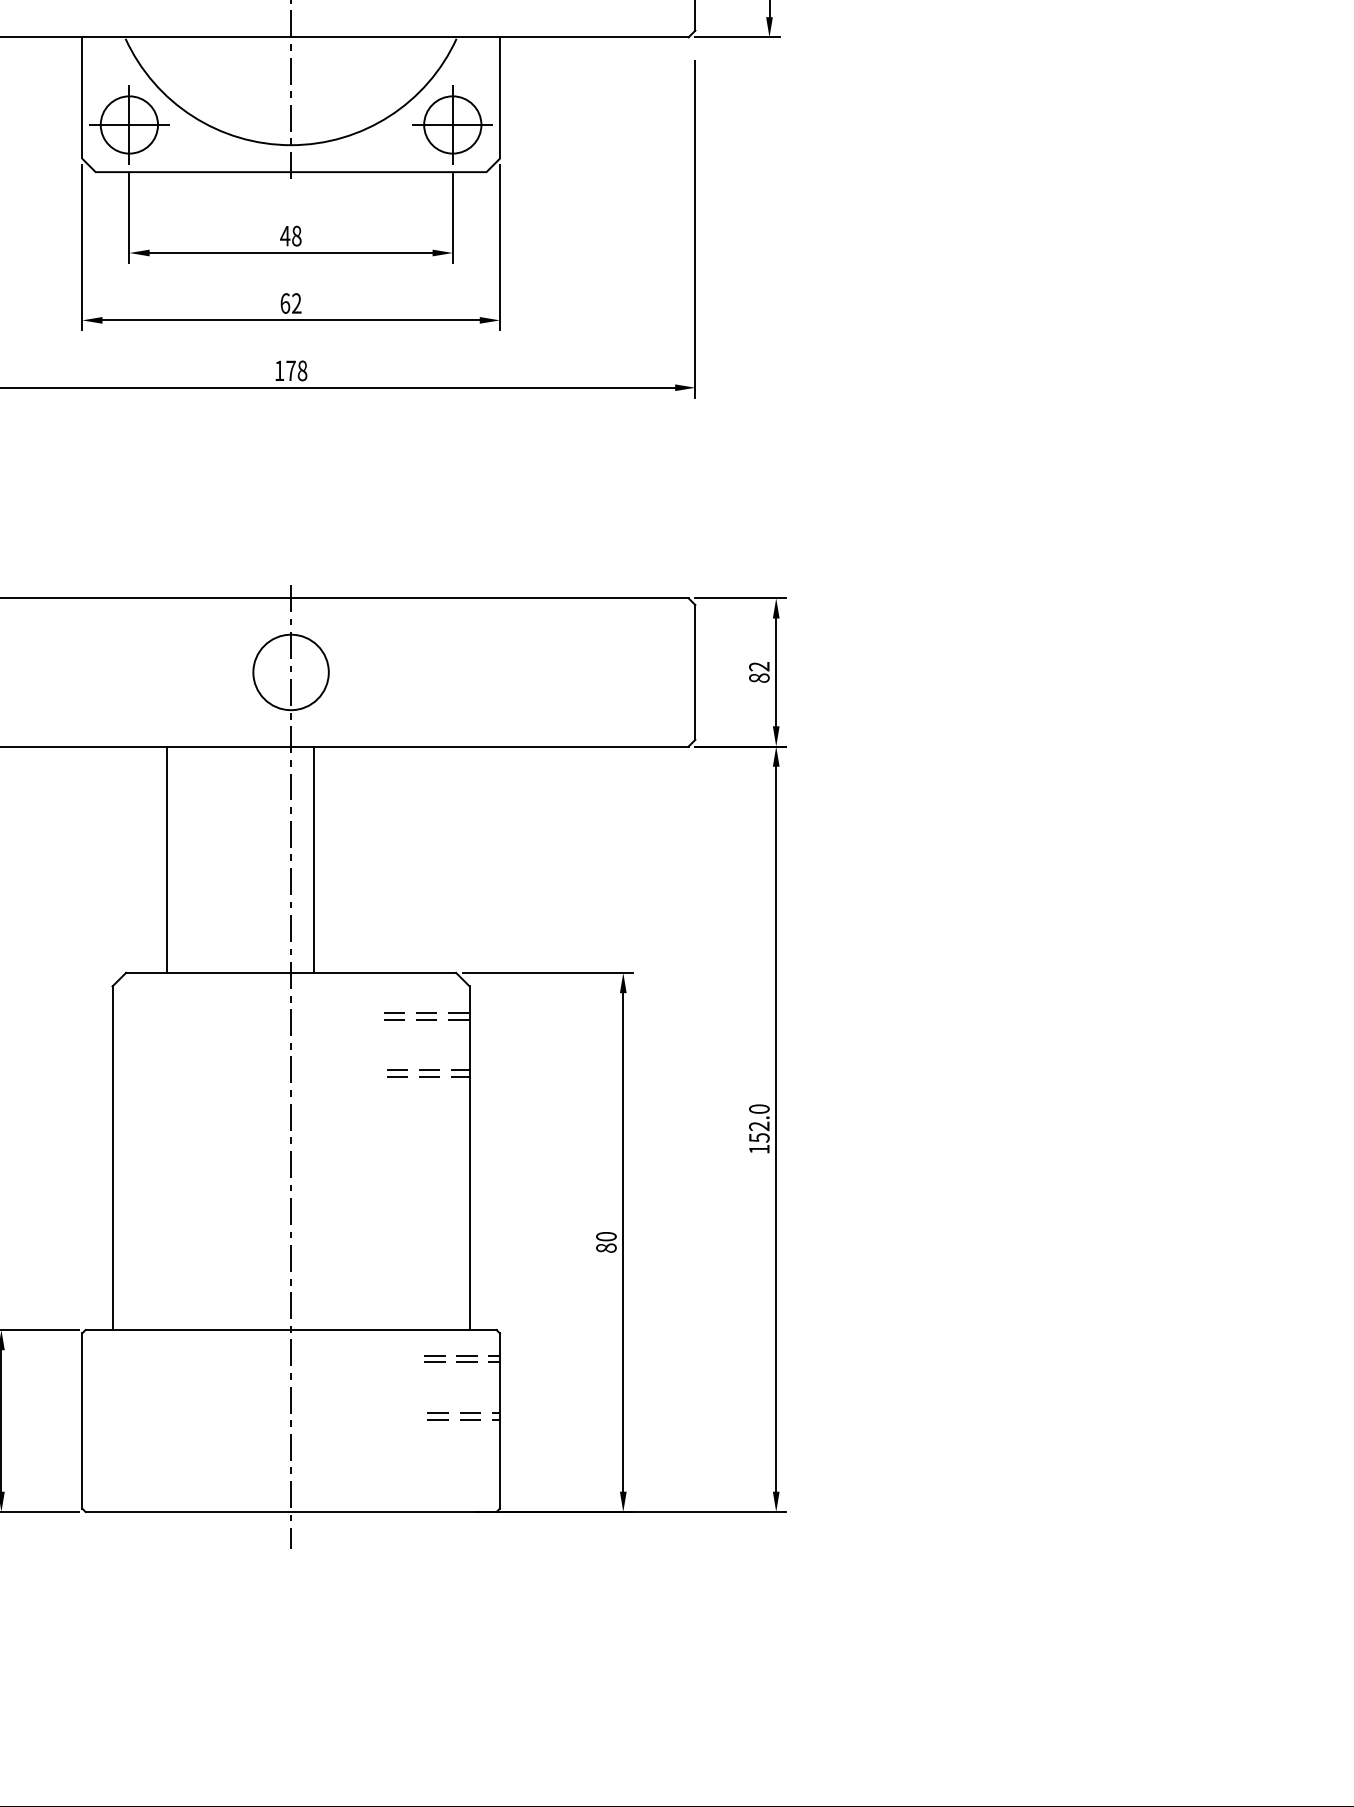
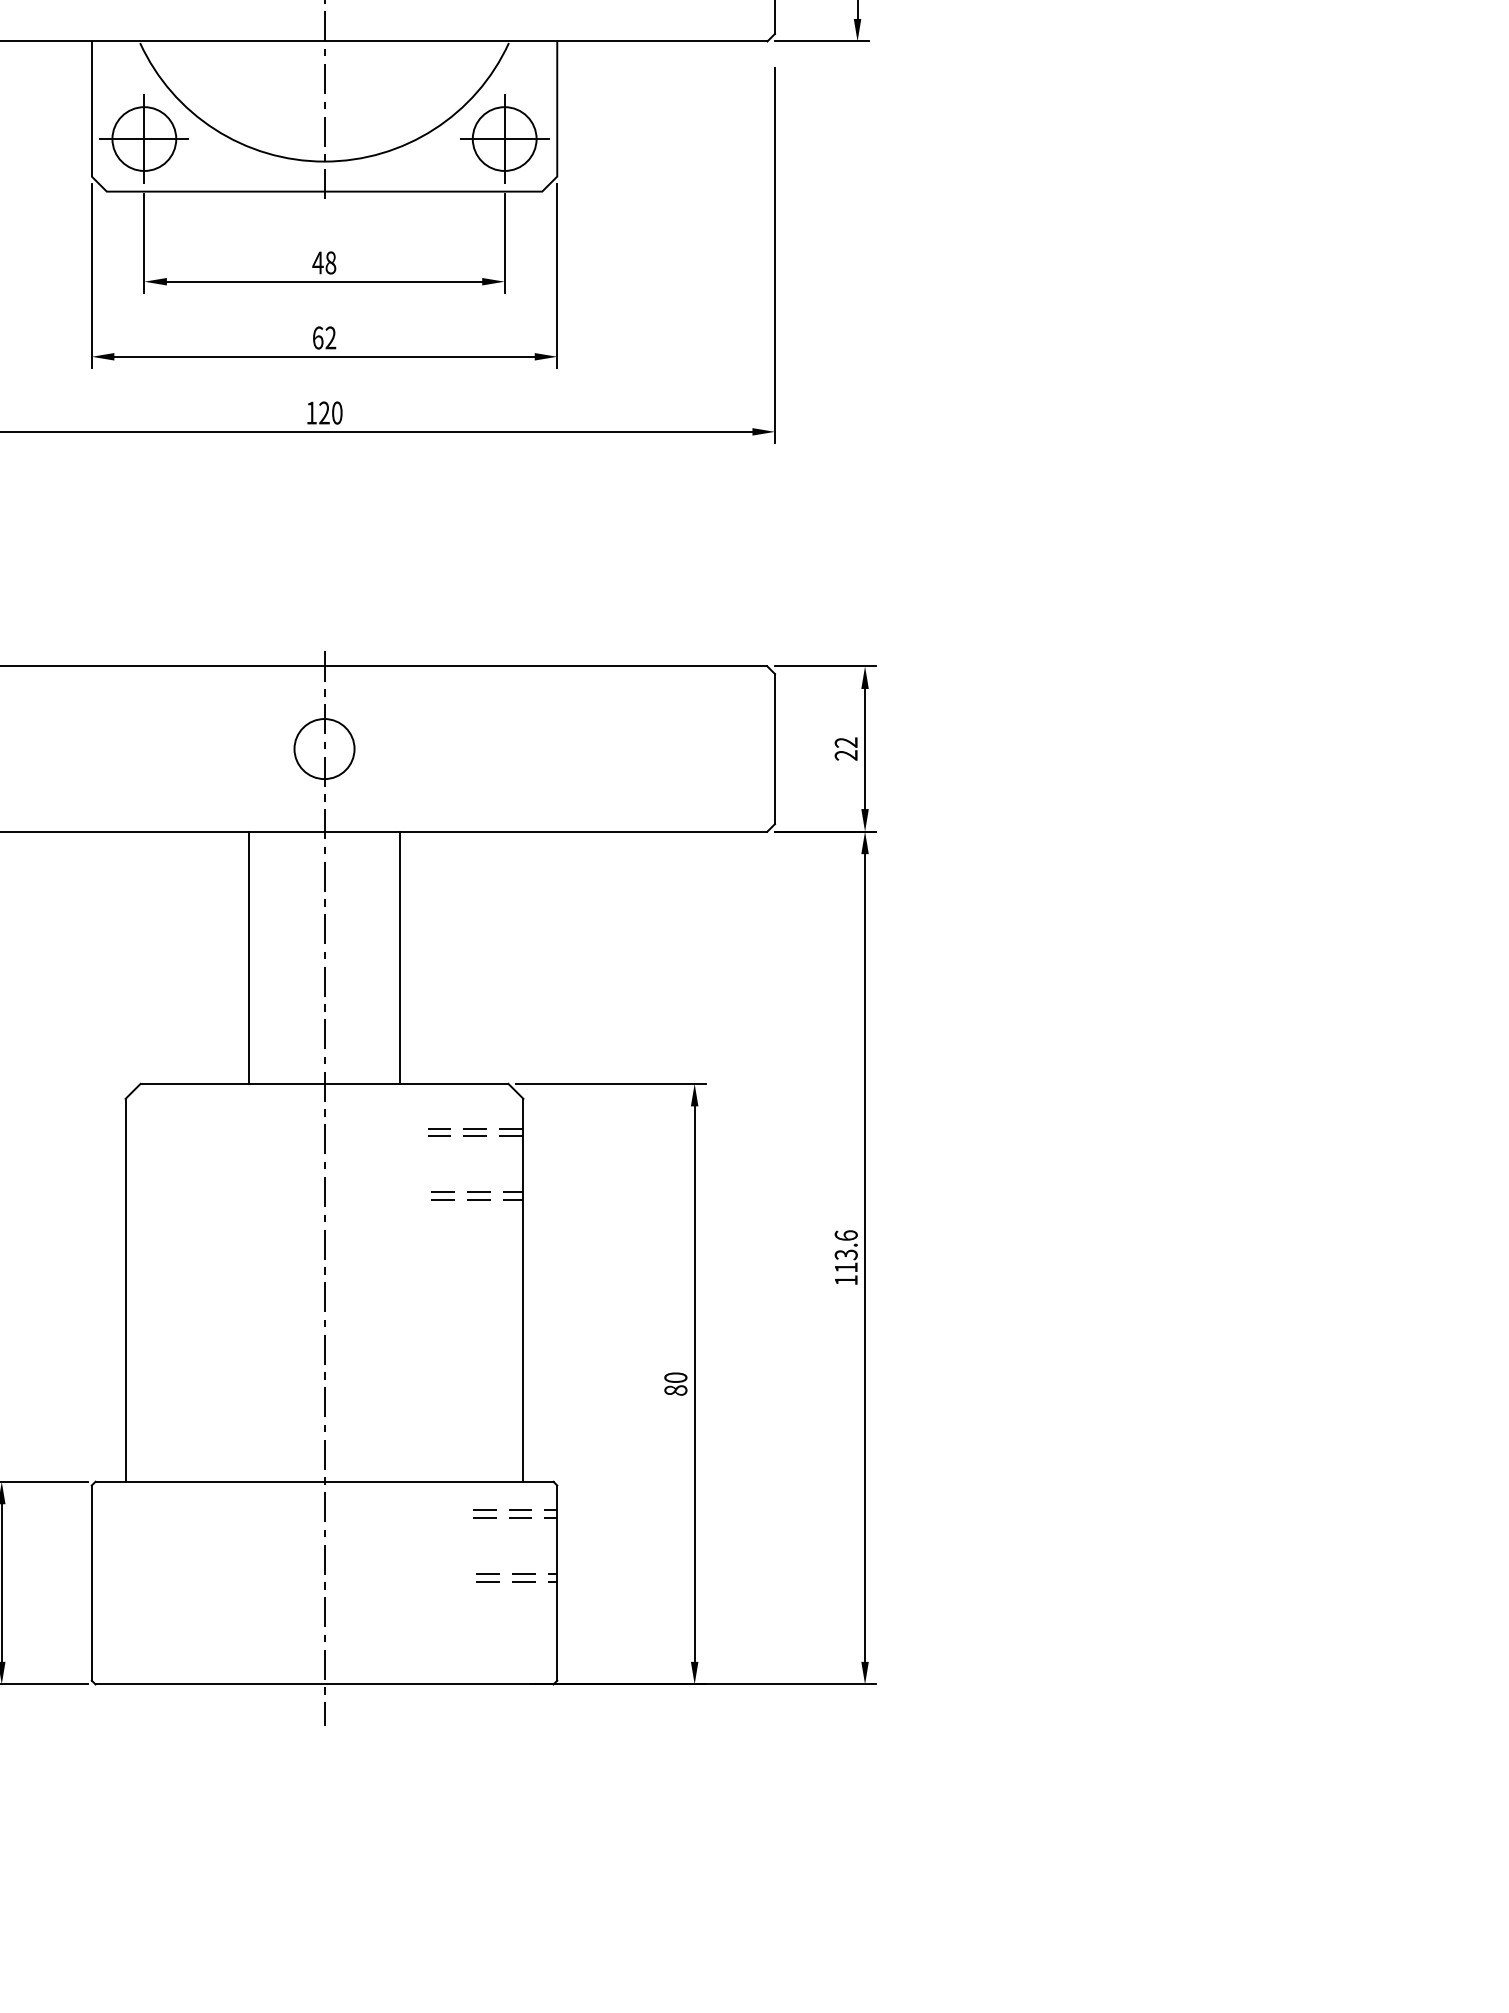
text: (296, 370) -> (330, 412), 178 -> 120
circle: (291, 672) -> (324, 749), size x0.71
text: (758, 678) -> (845, 755), 82 -> 22
line: (167, 859) -> (249, 957), moved
line: (313, 859) -> (399, 957), moved
text: (758, 1123) -> (845, 1251), 152.0 -> 113.6

